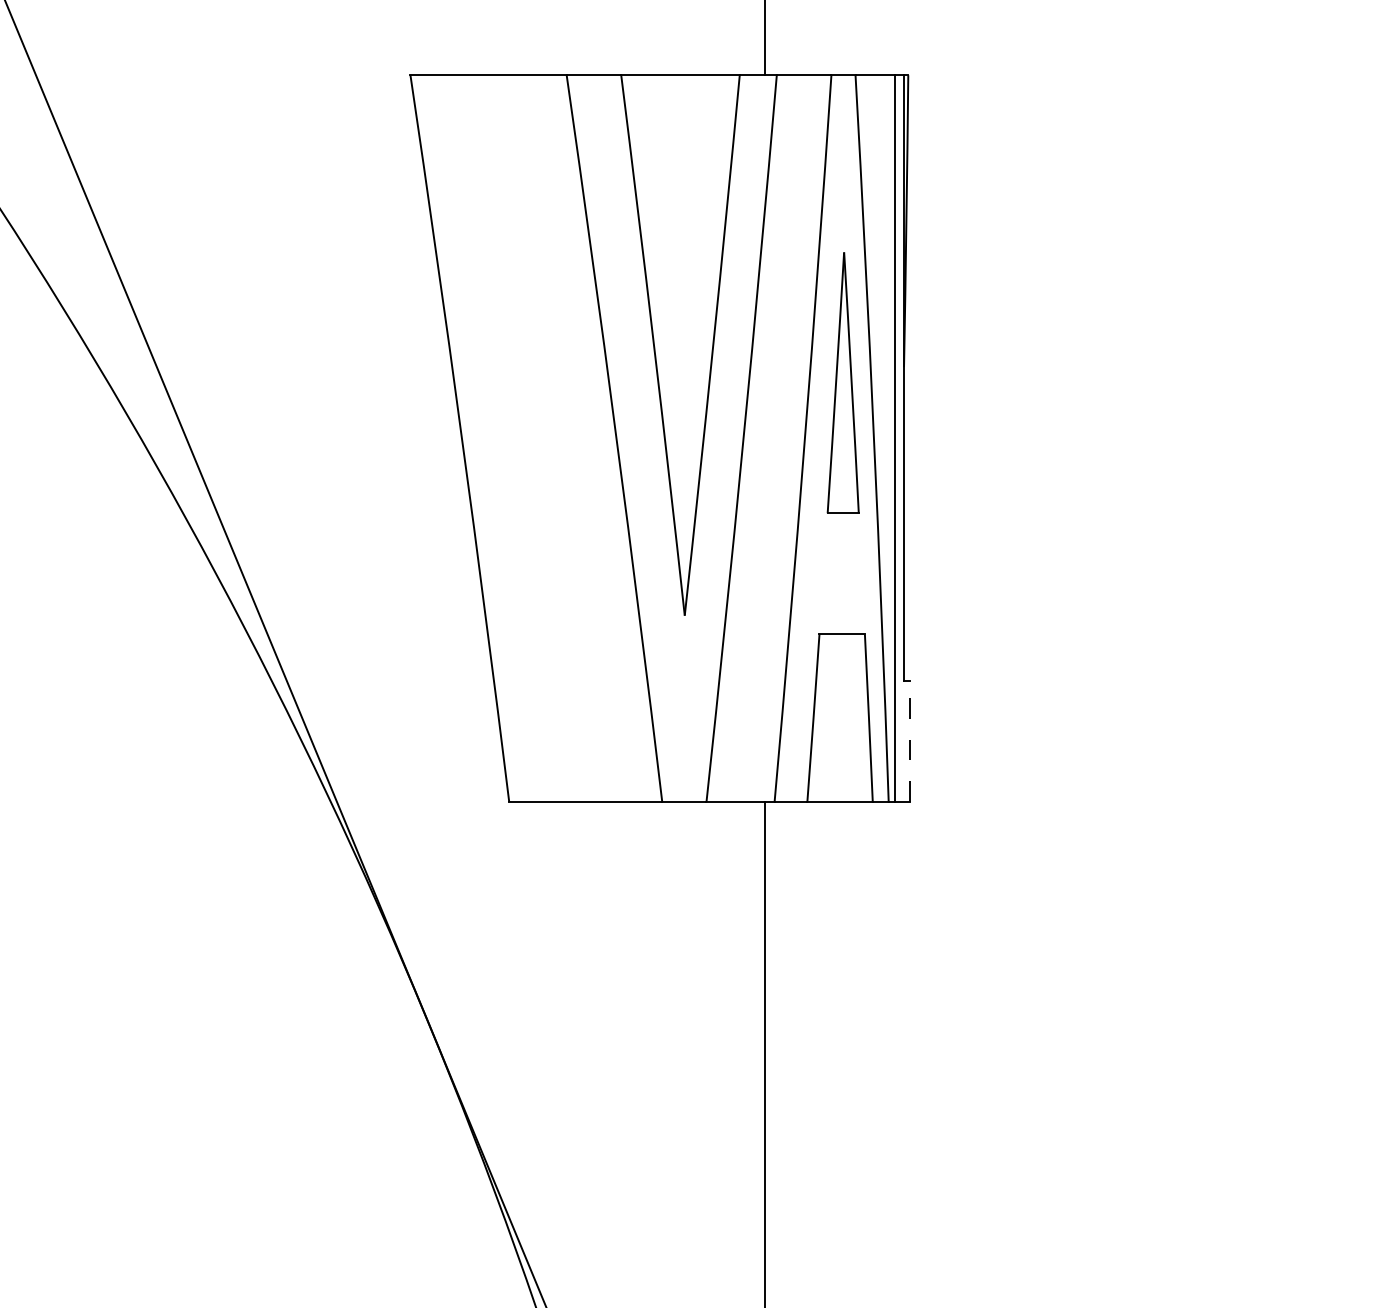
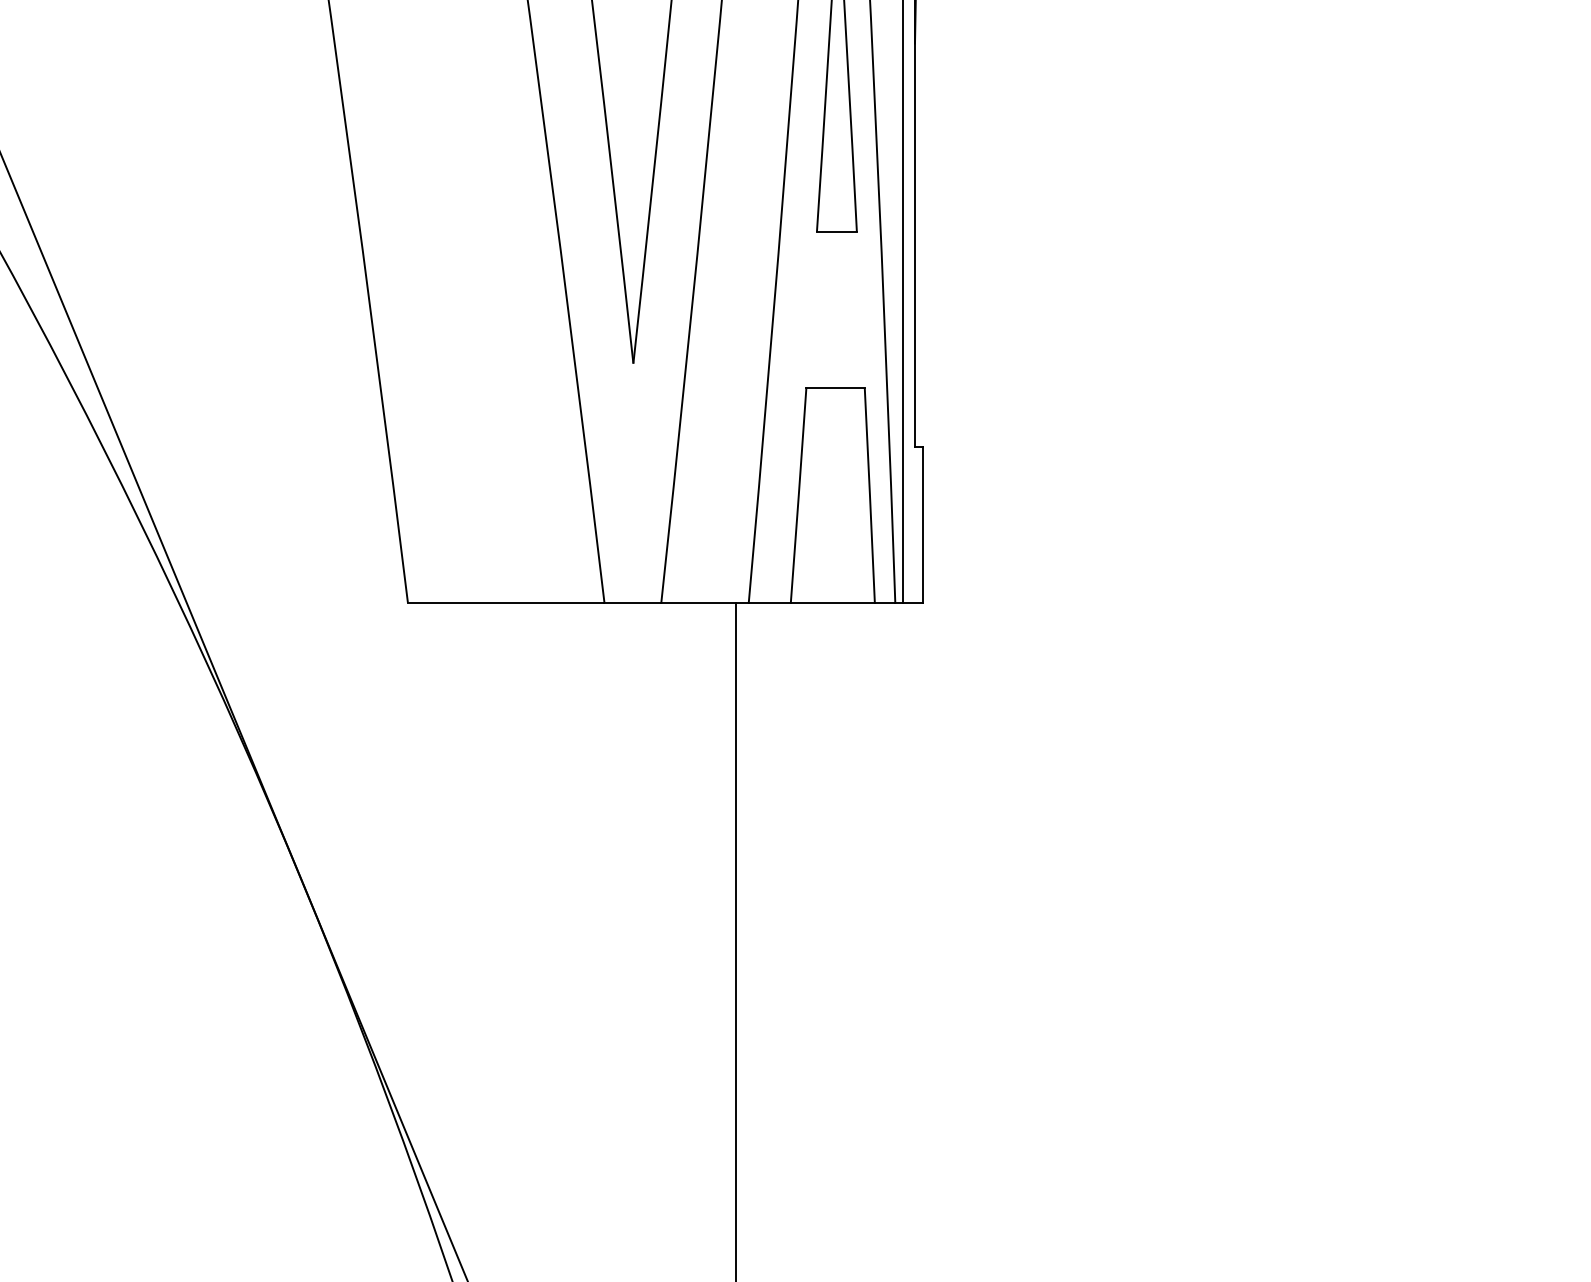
line: (910, 741) -> (923, 525), dashed -> solid

